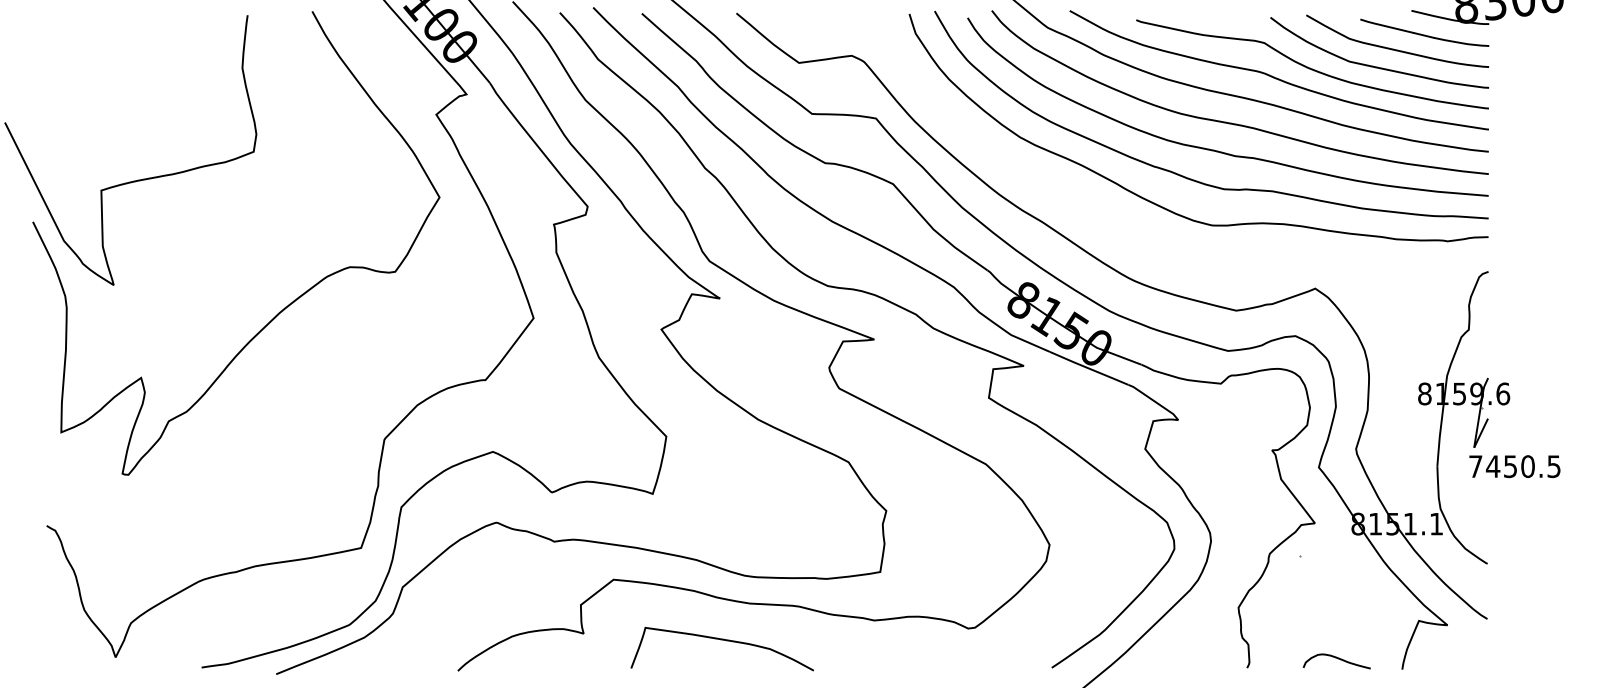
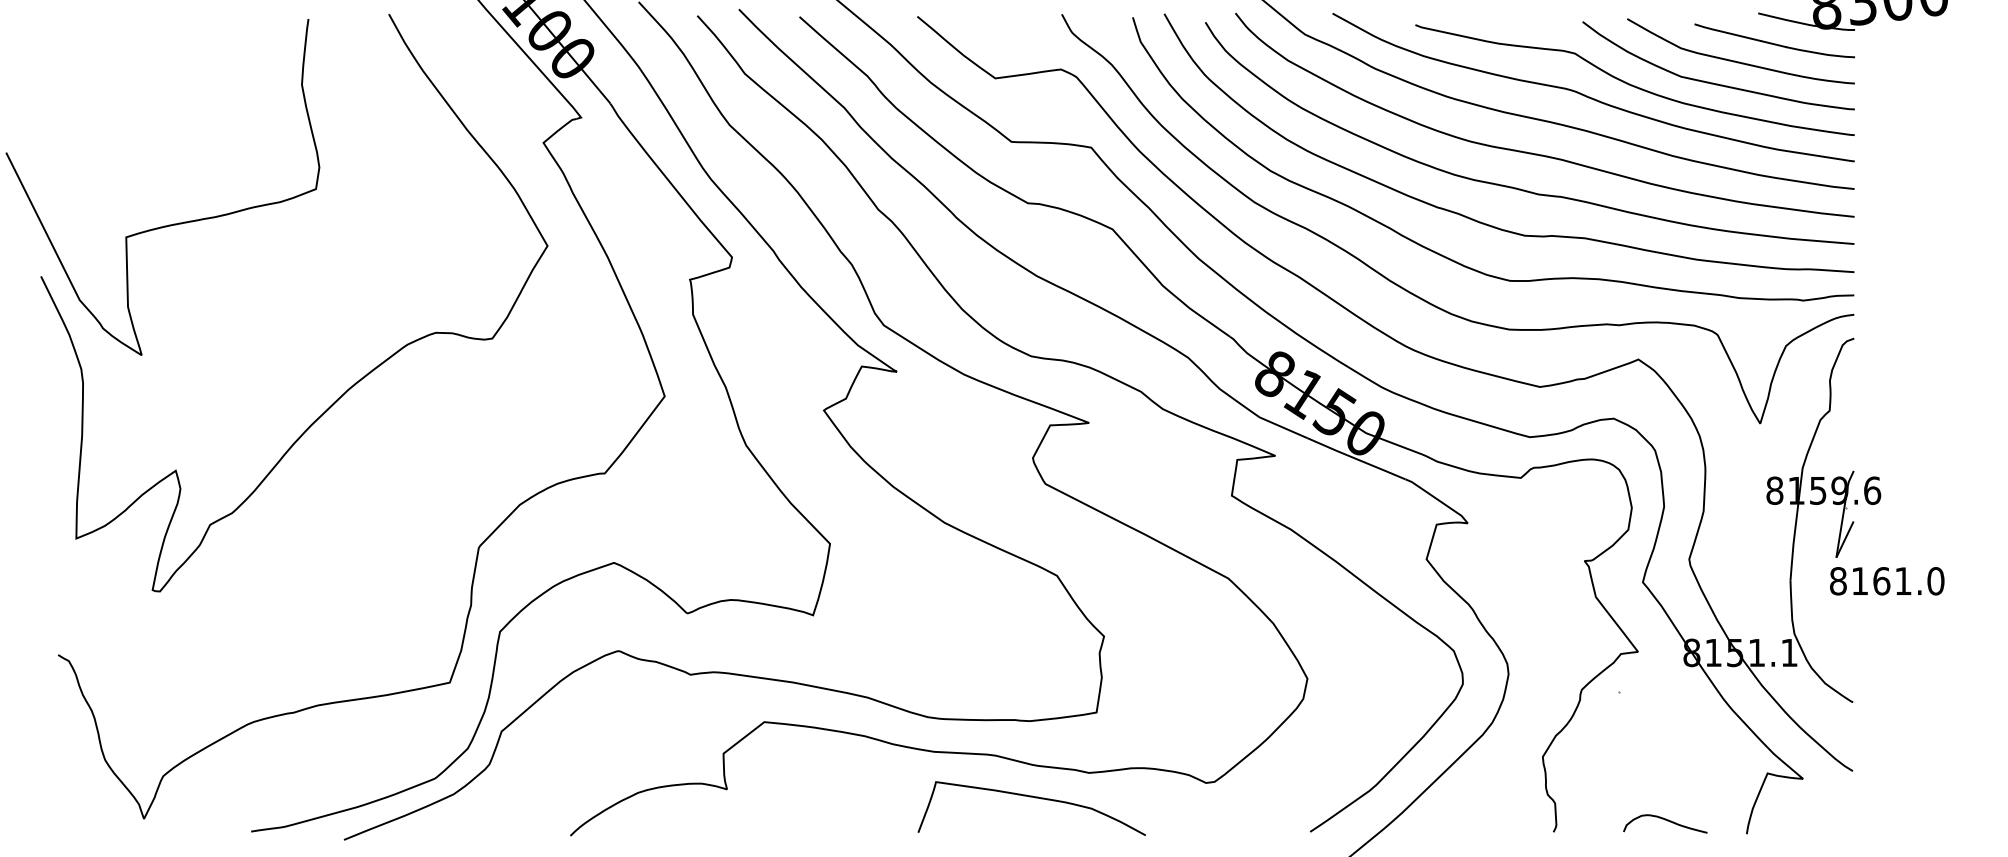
curve: (1137, 236) -> (1416, 294), added
text: (1514, 466) -> (1886, 581), 7450.5 -> 8161.0
curve: (721, 640) -> (1030, 797), moved

